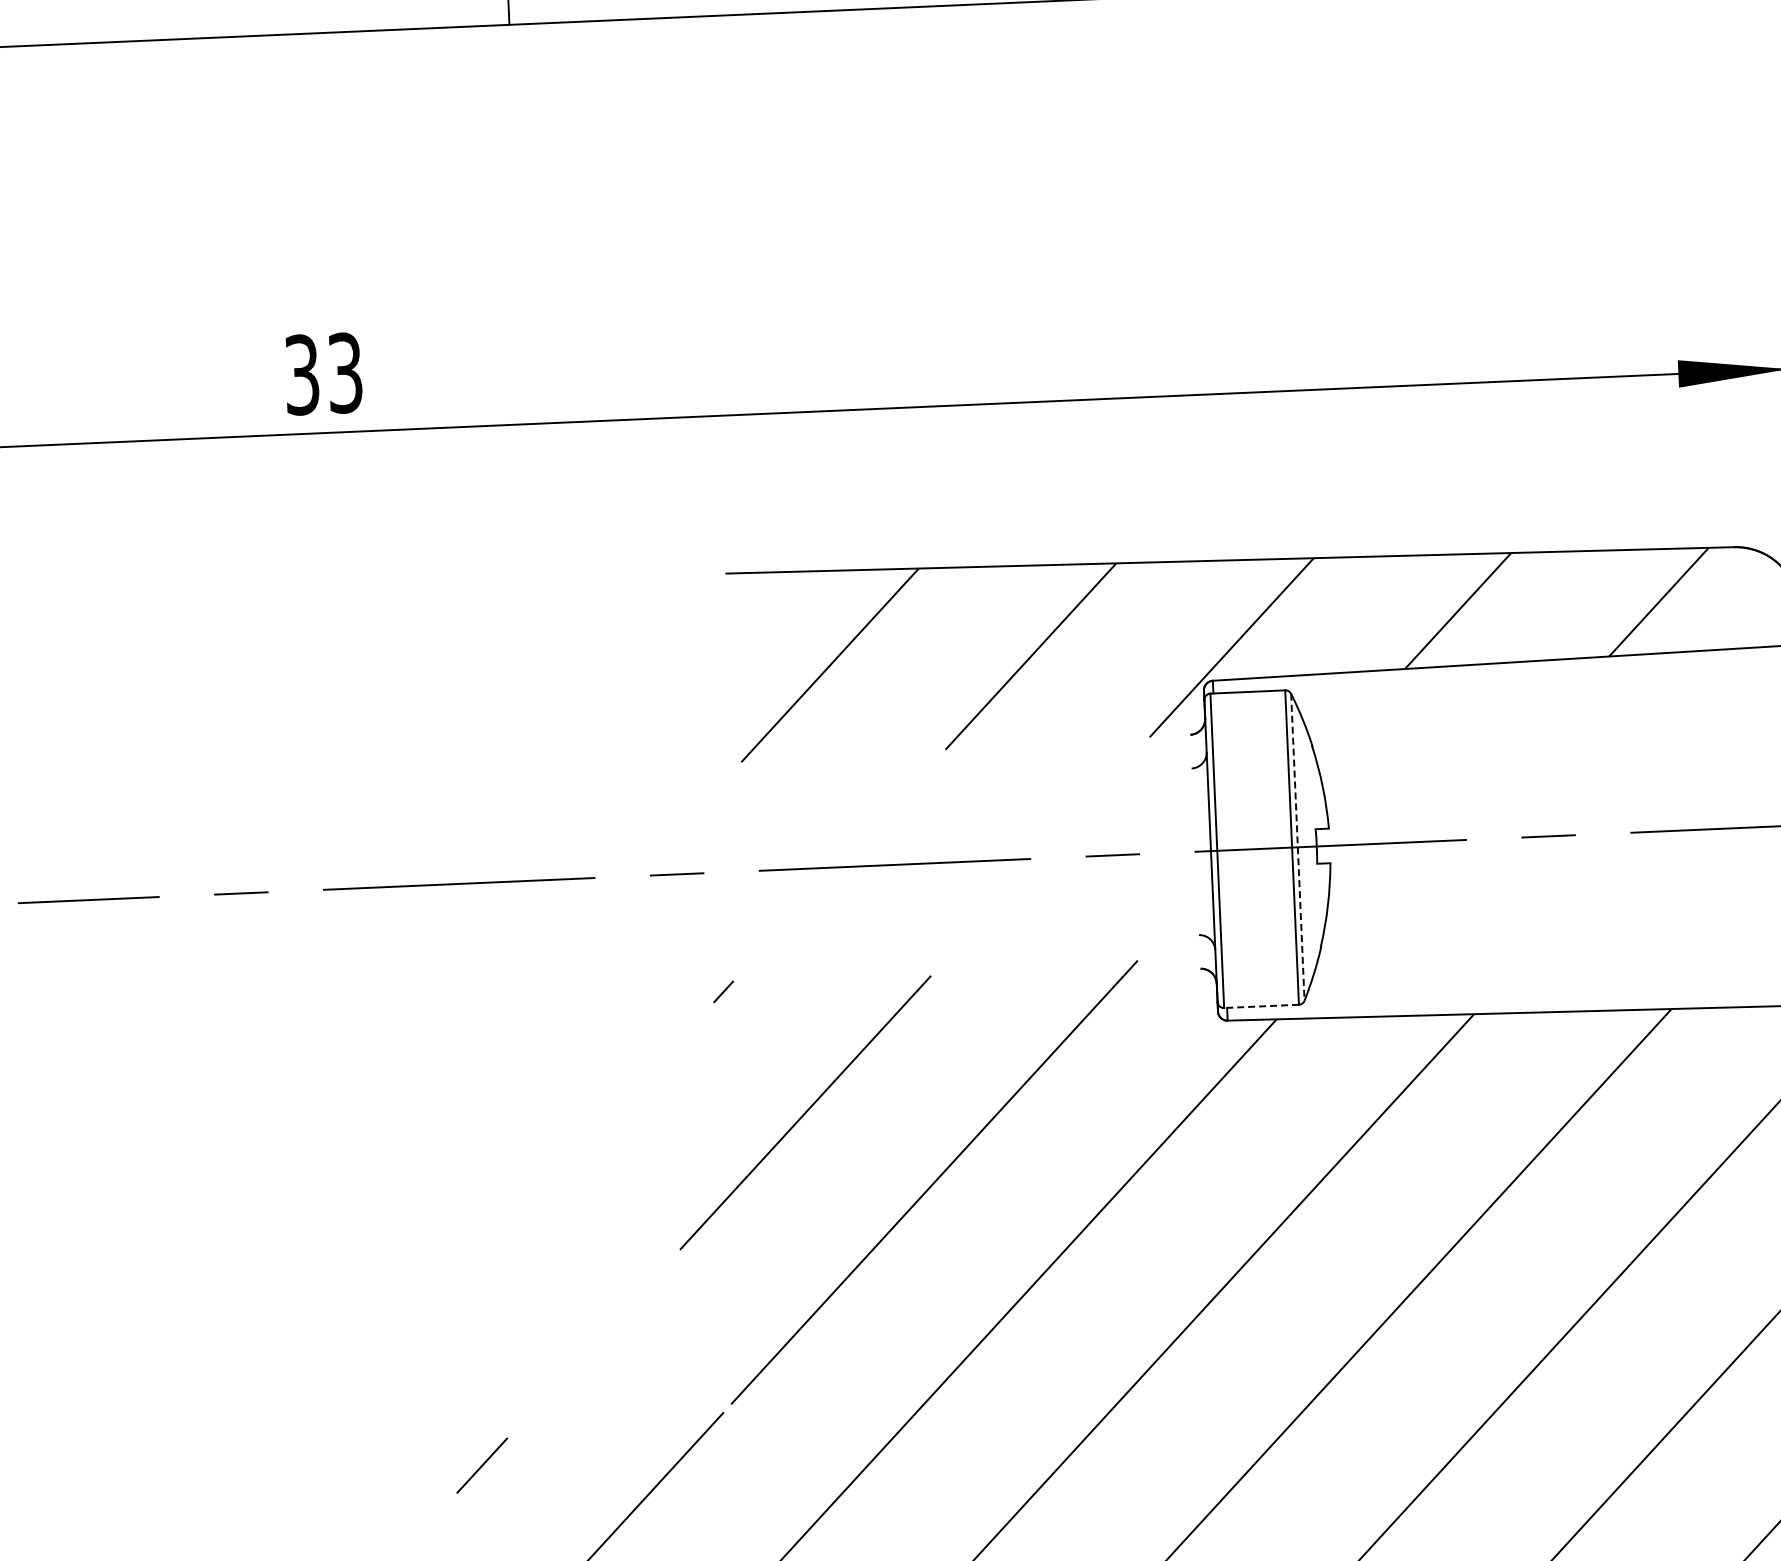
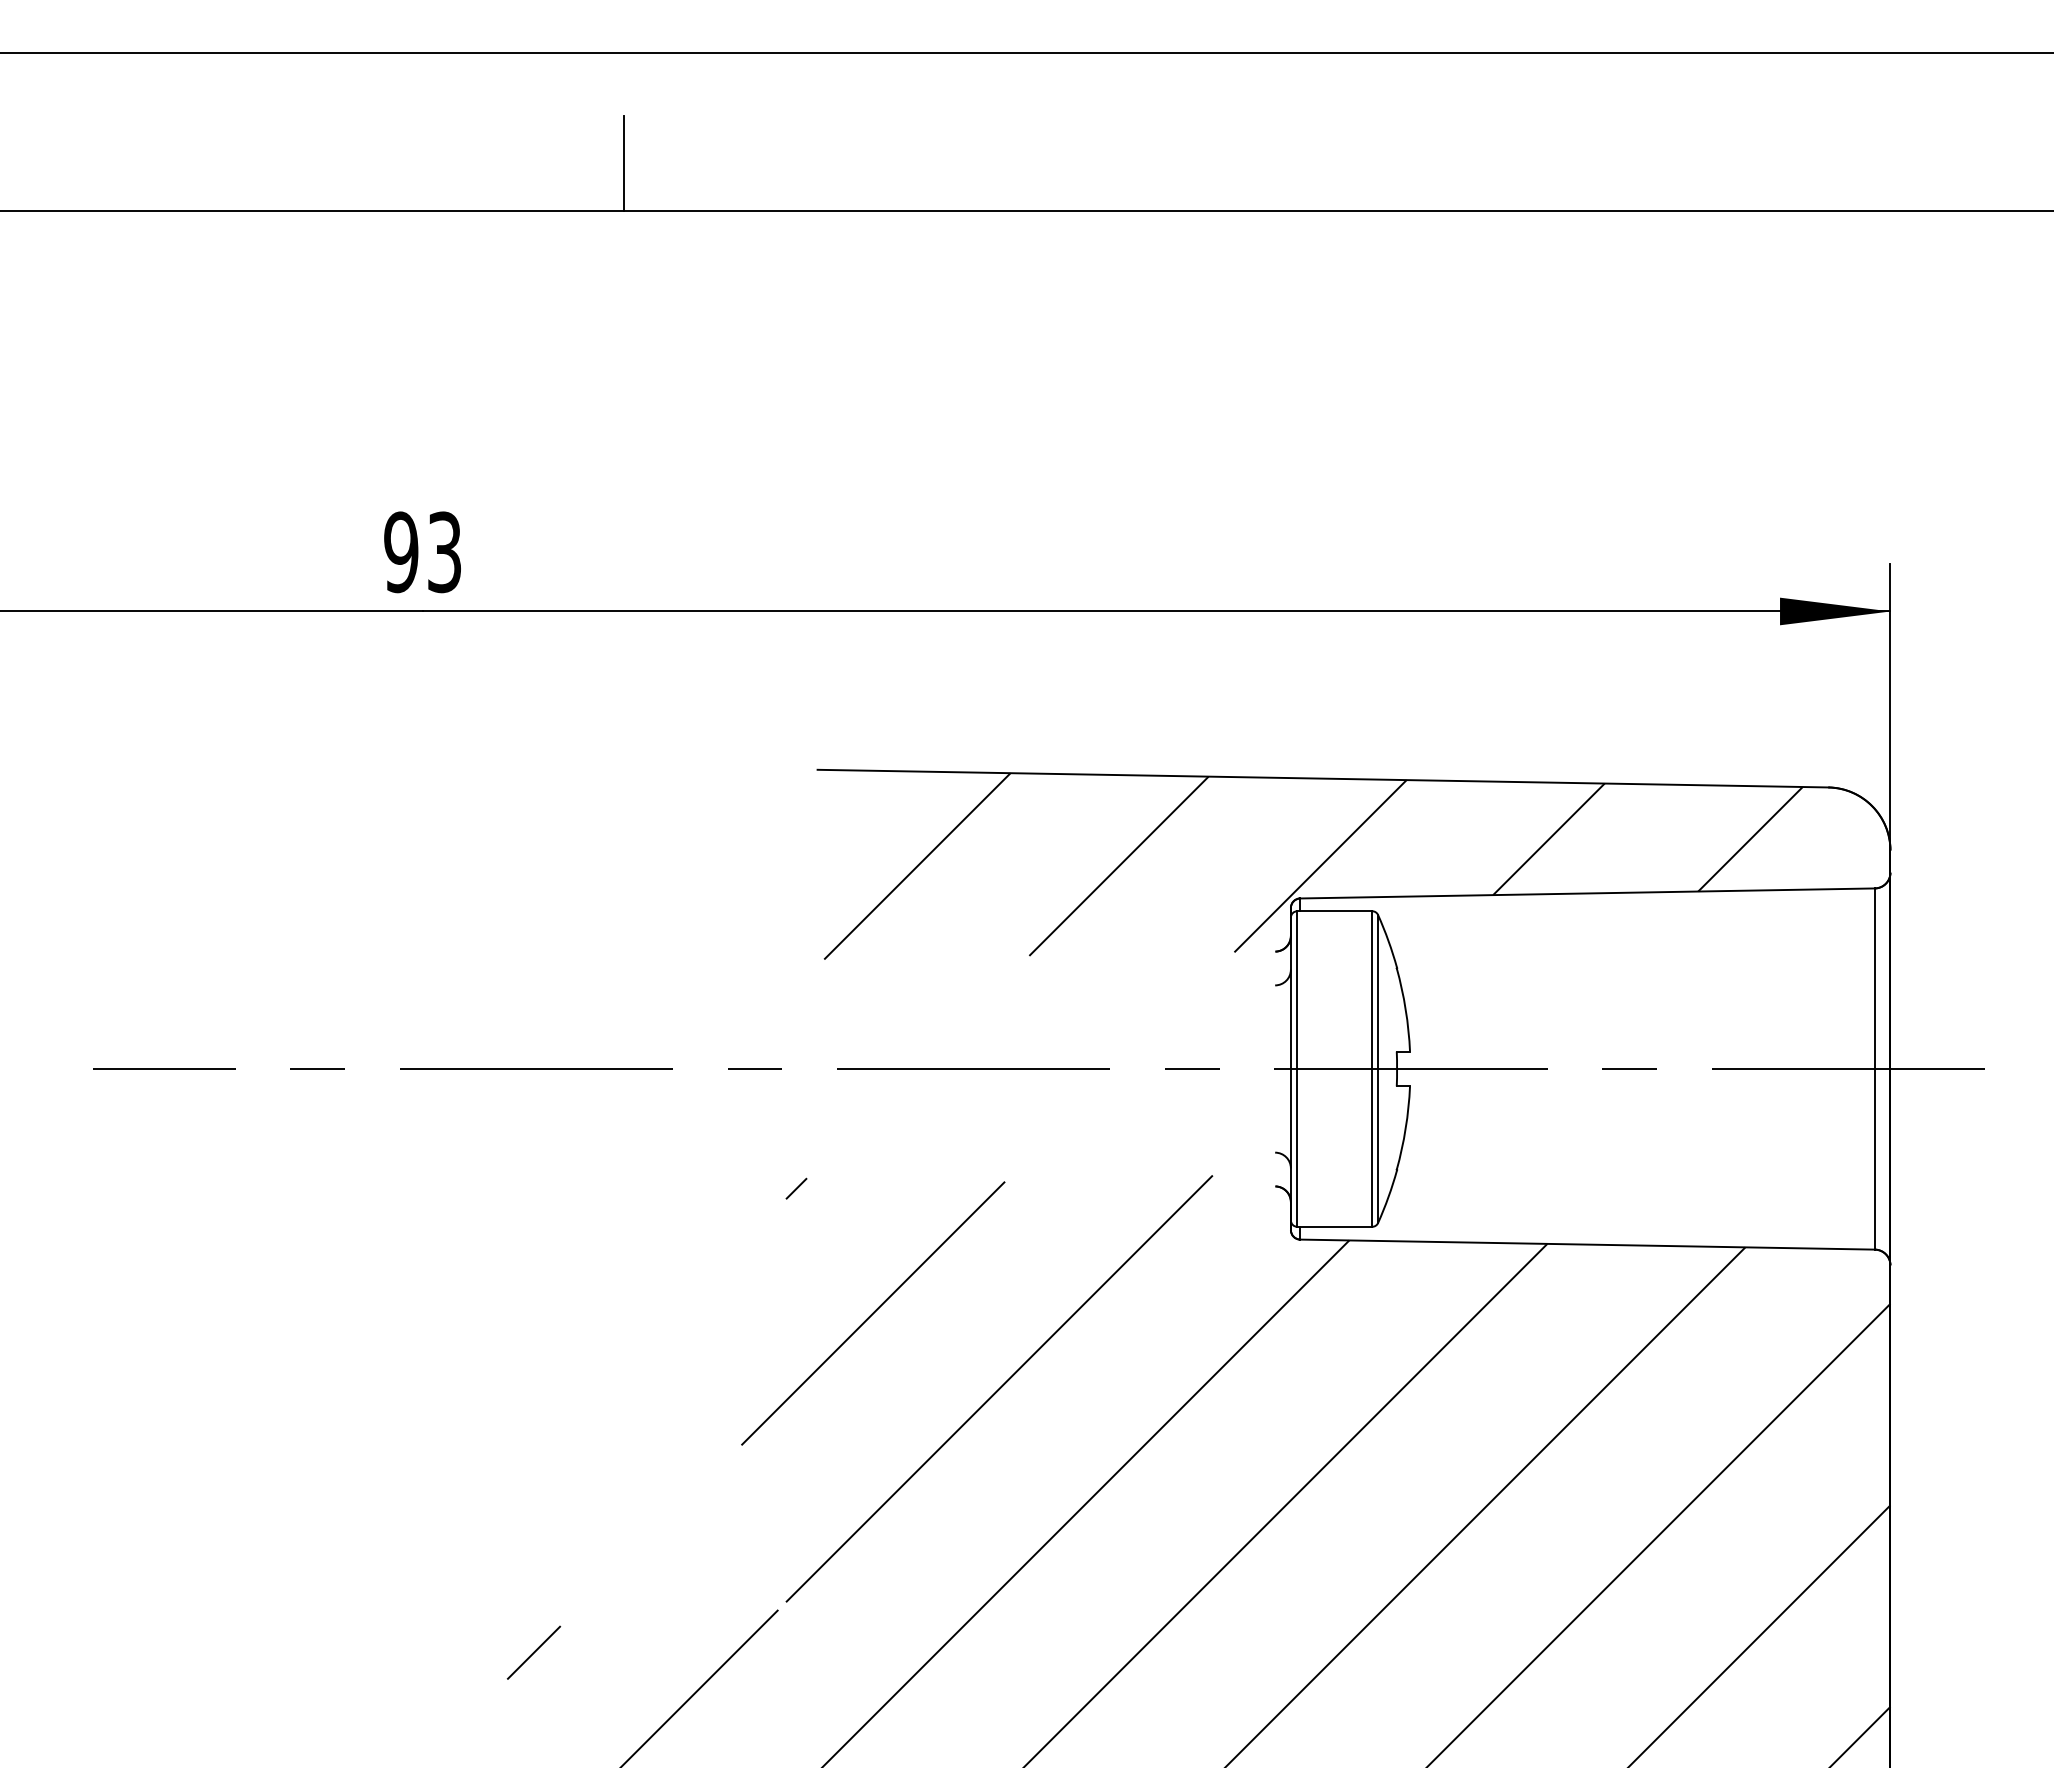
text: (302, 375) -> (401, 552), 33 -> 93
line: (1298, 847) -> (1378, 1069), dashed -> solid
line: (1261, 1006) -> (1334, 1226), dashed -> solid

